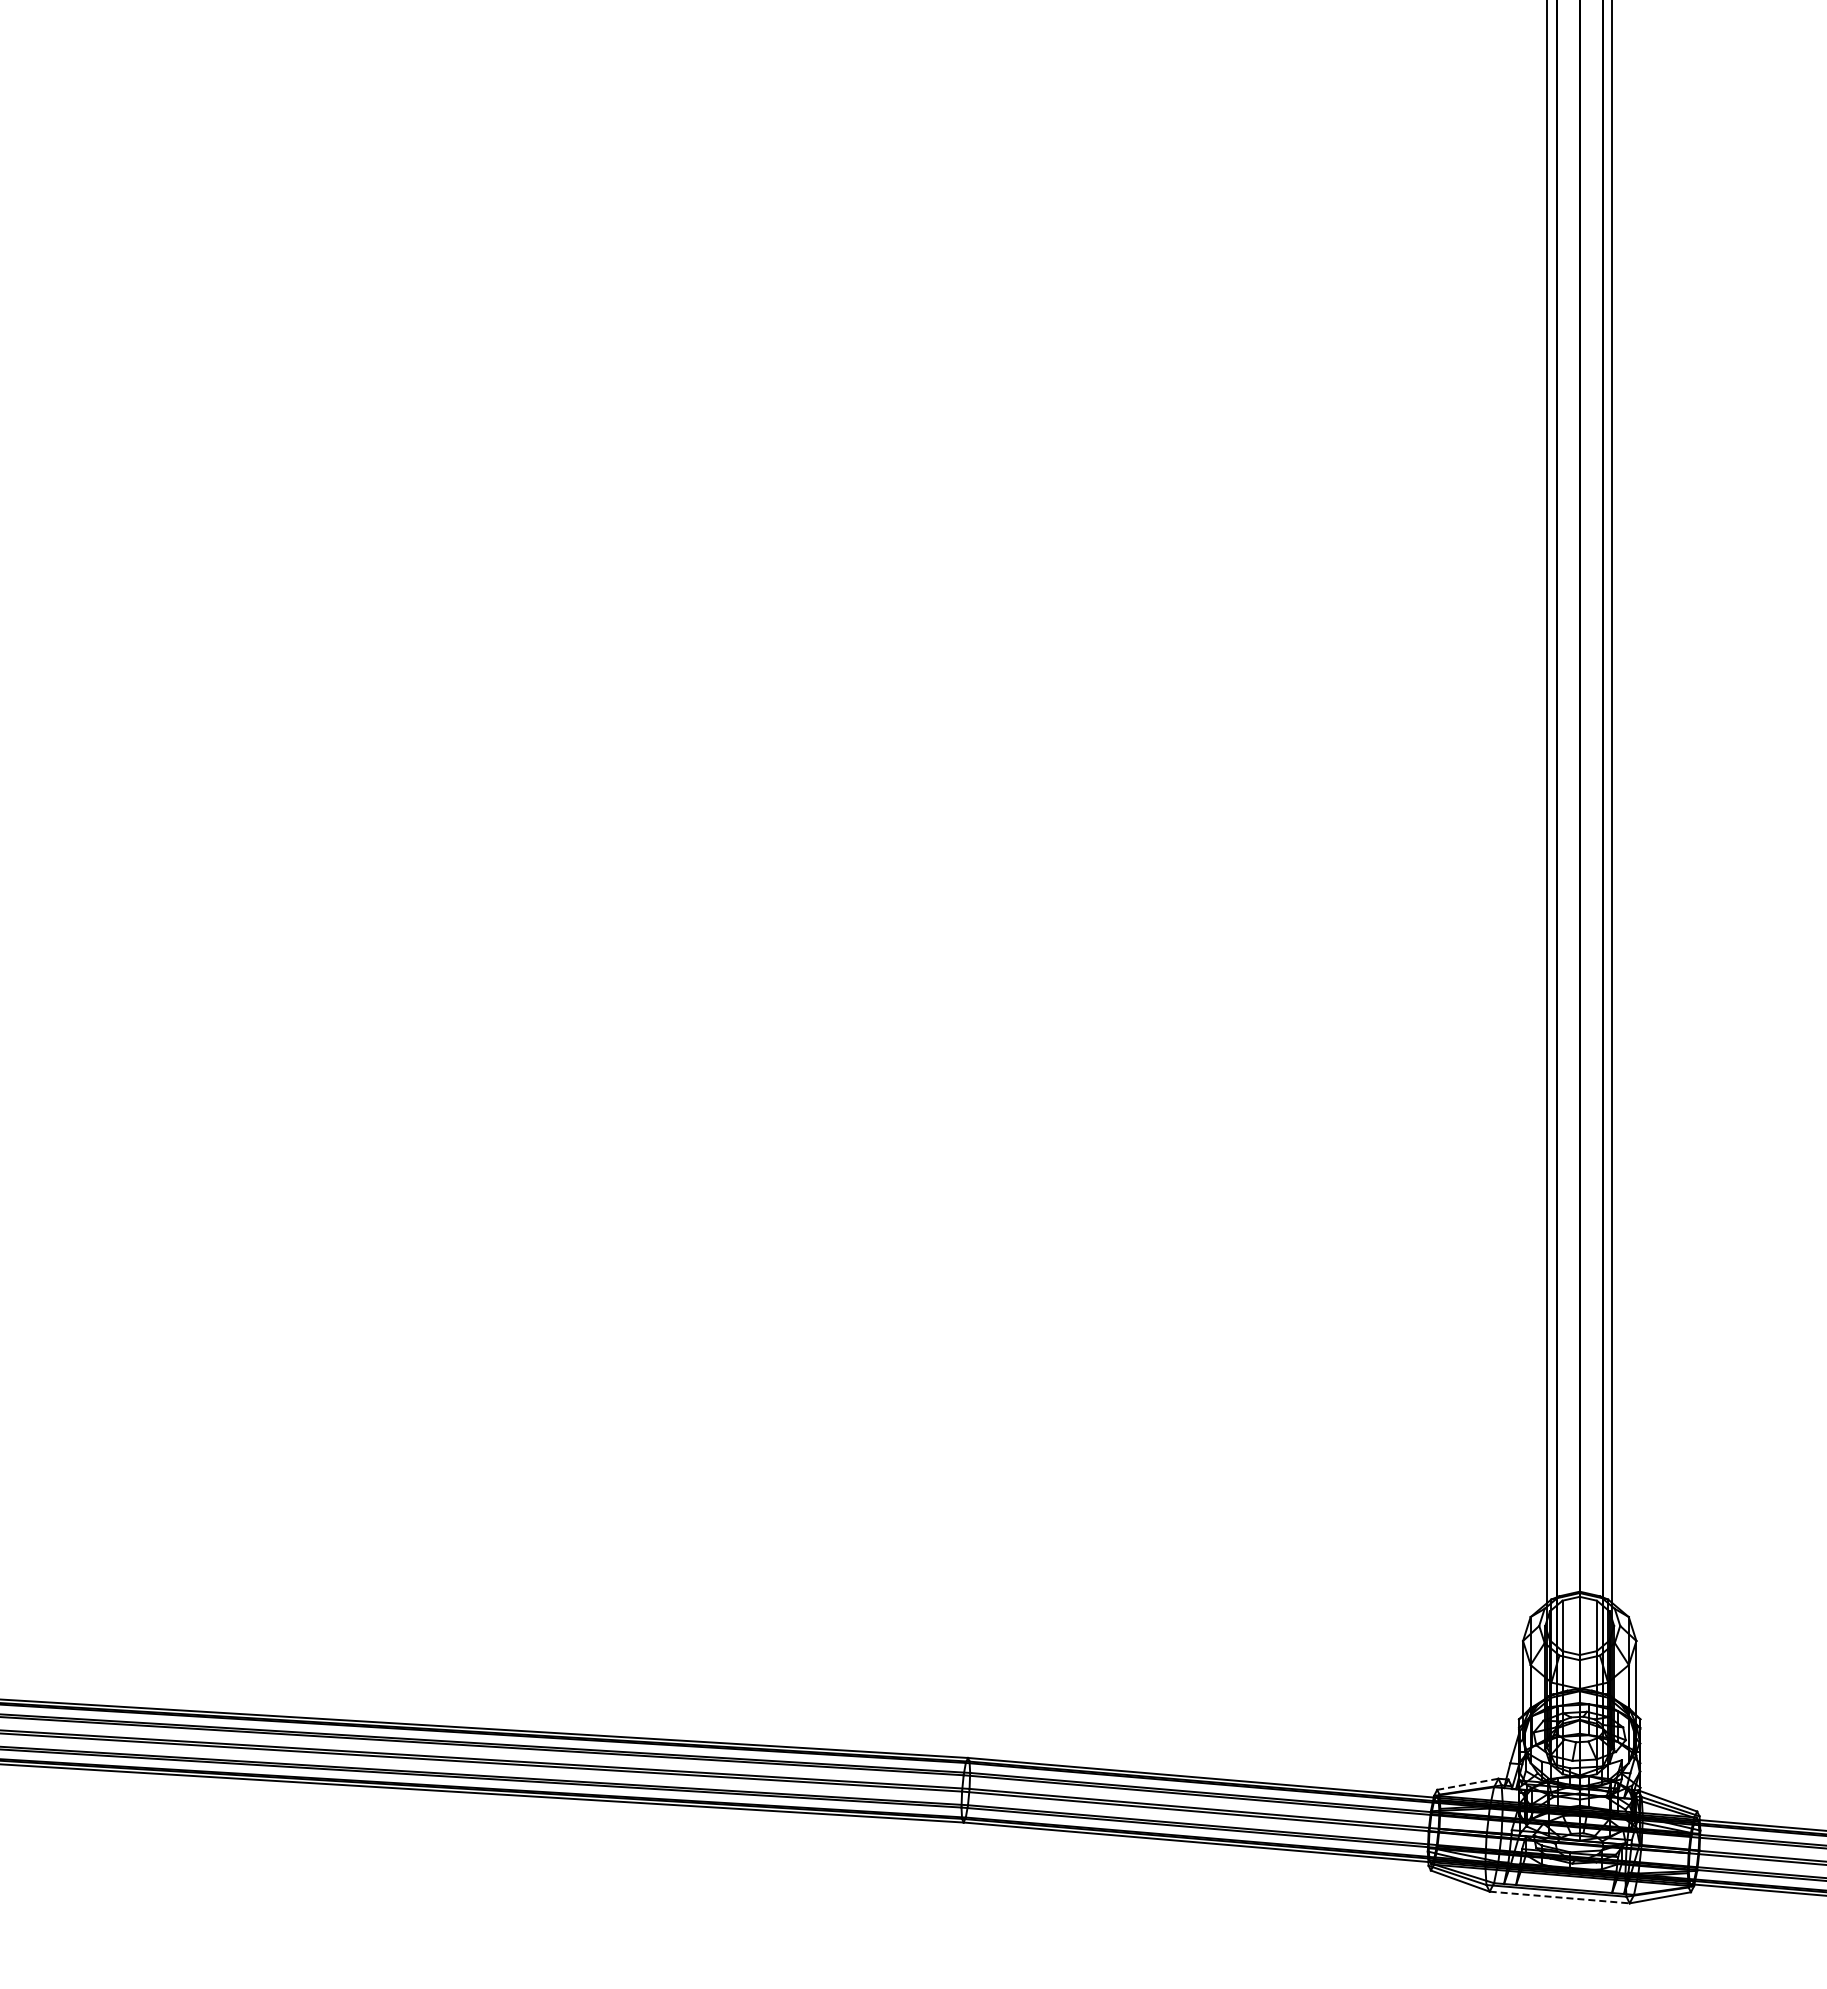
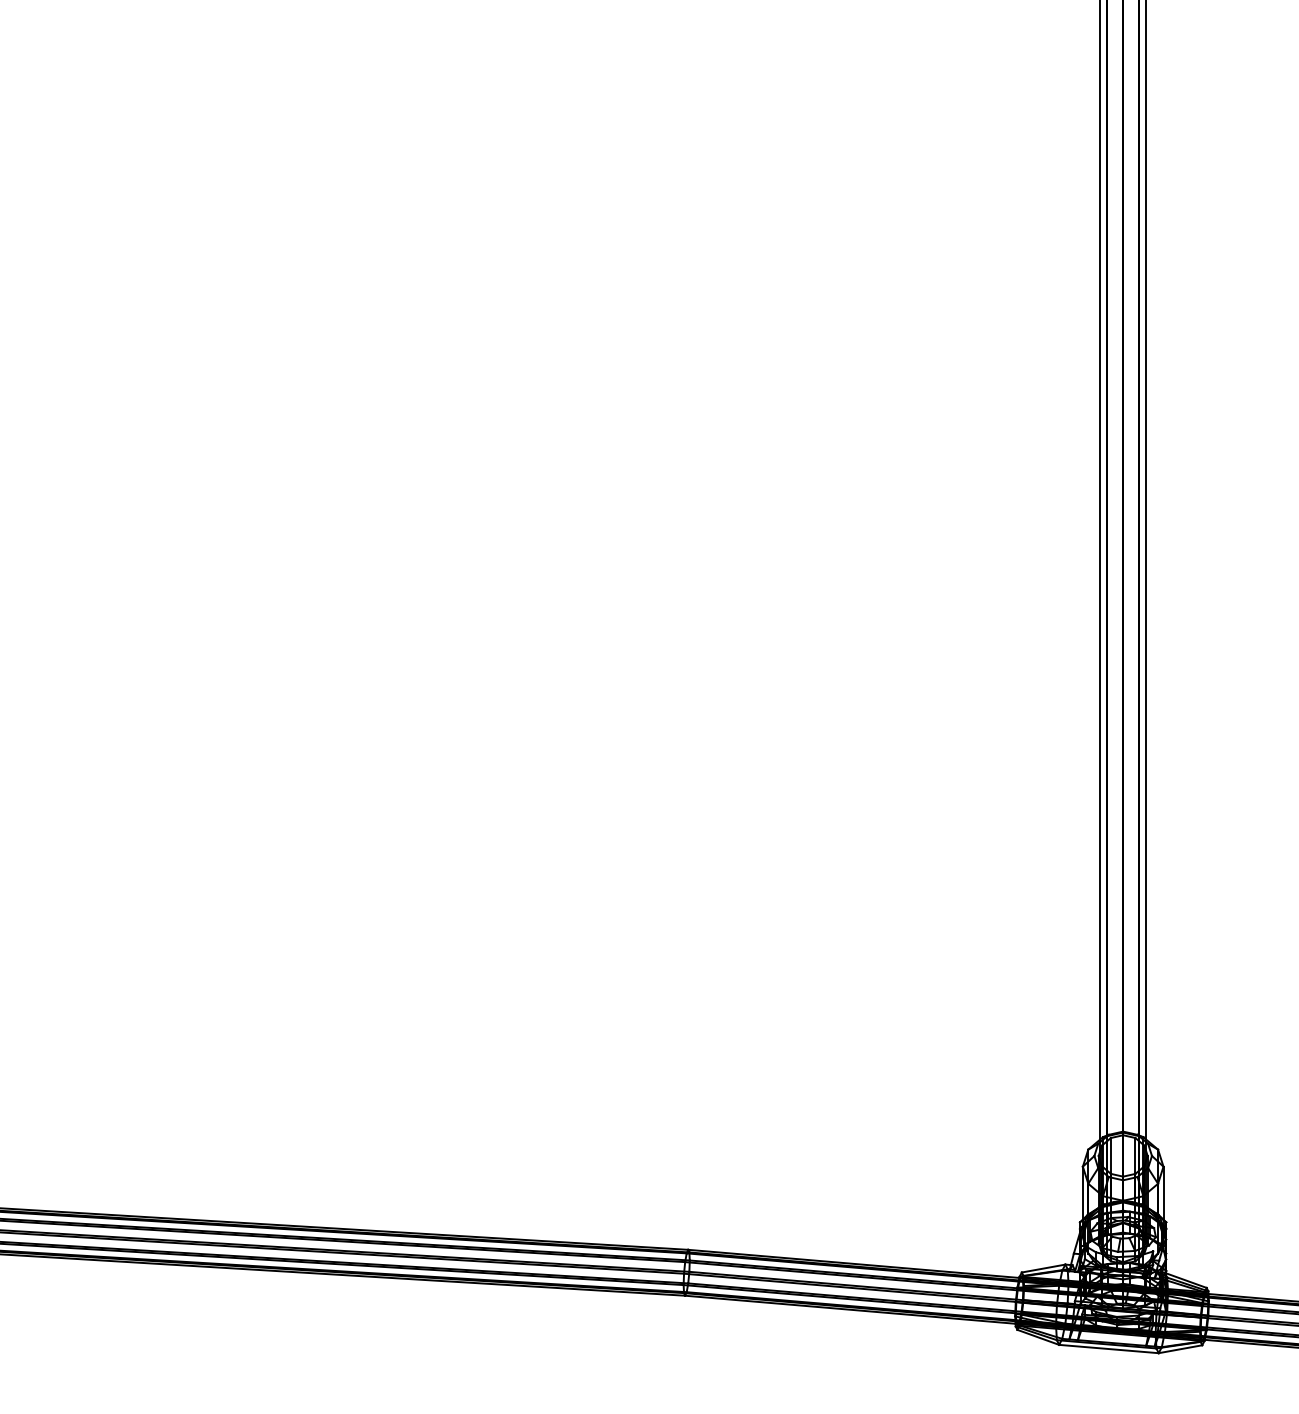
line: (1468, 1784) -> (1044, 1268), dashed -> solid
line: (1560, 1897) -> (1109, 1349), dashed -> solid

